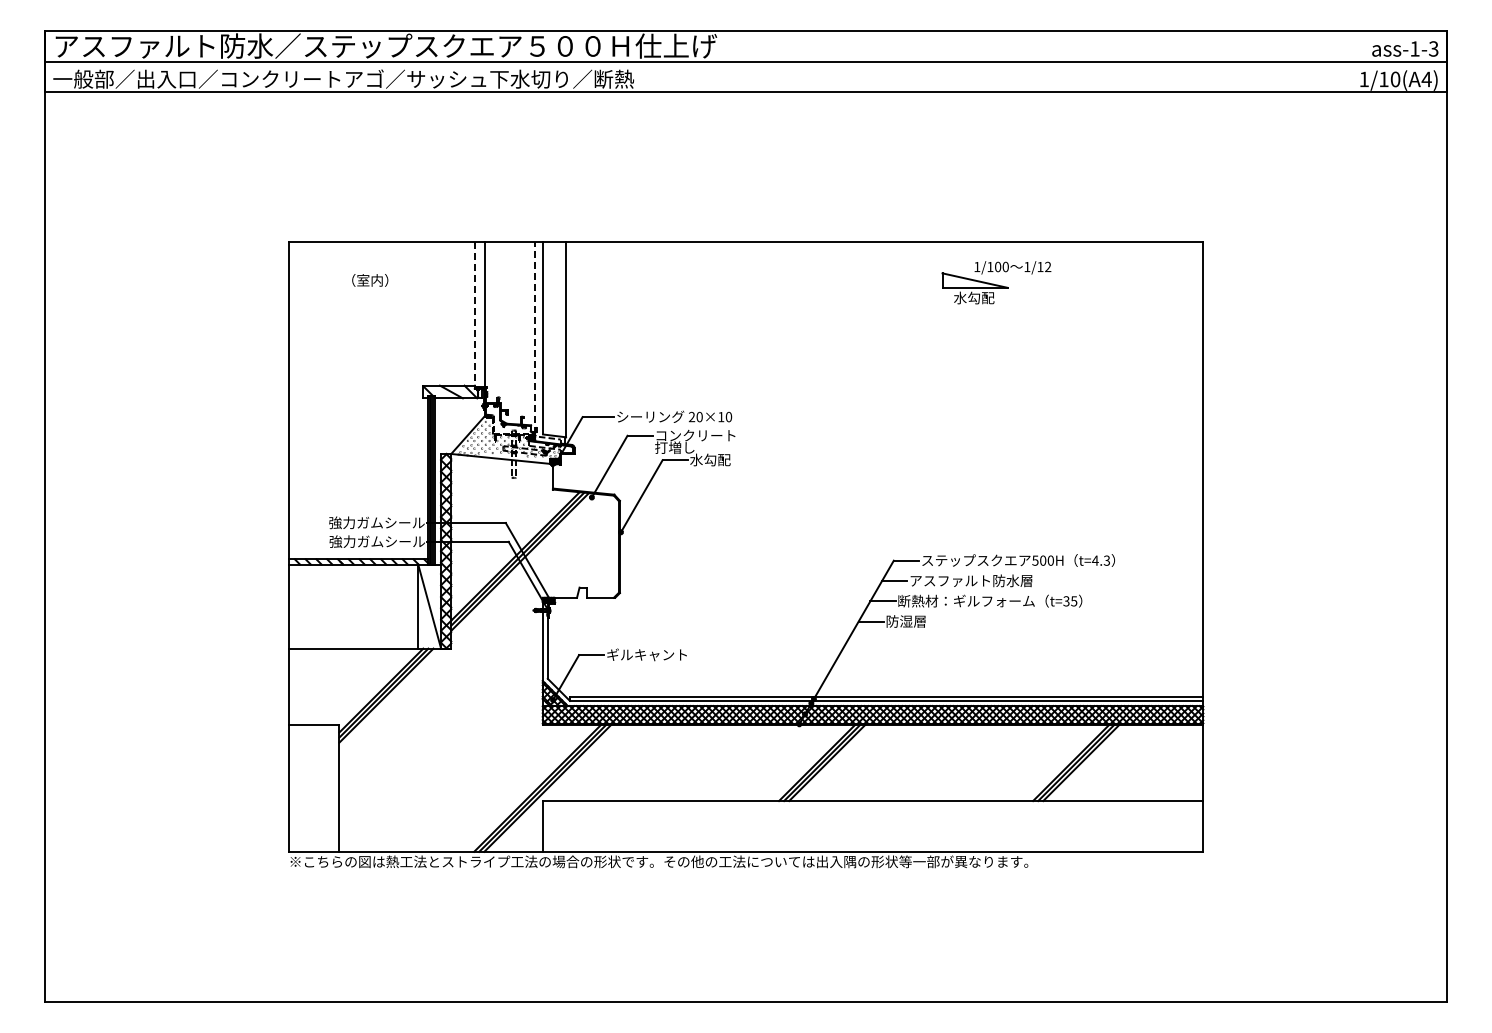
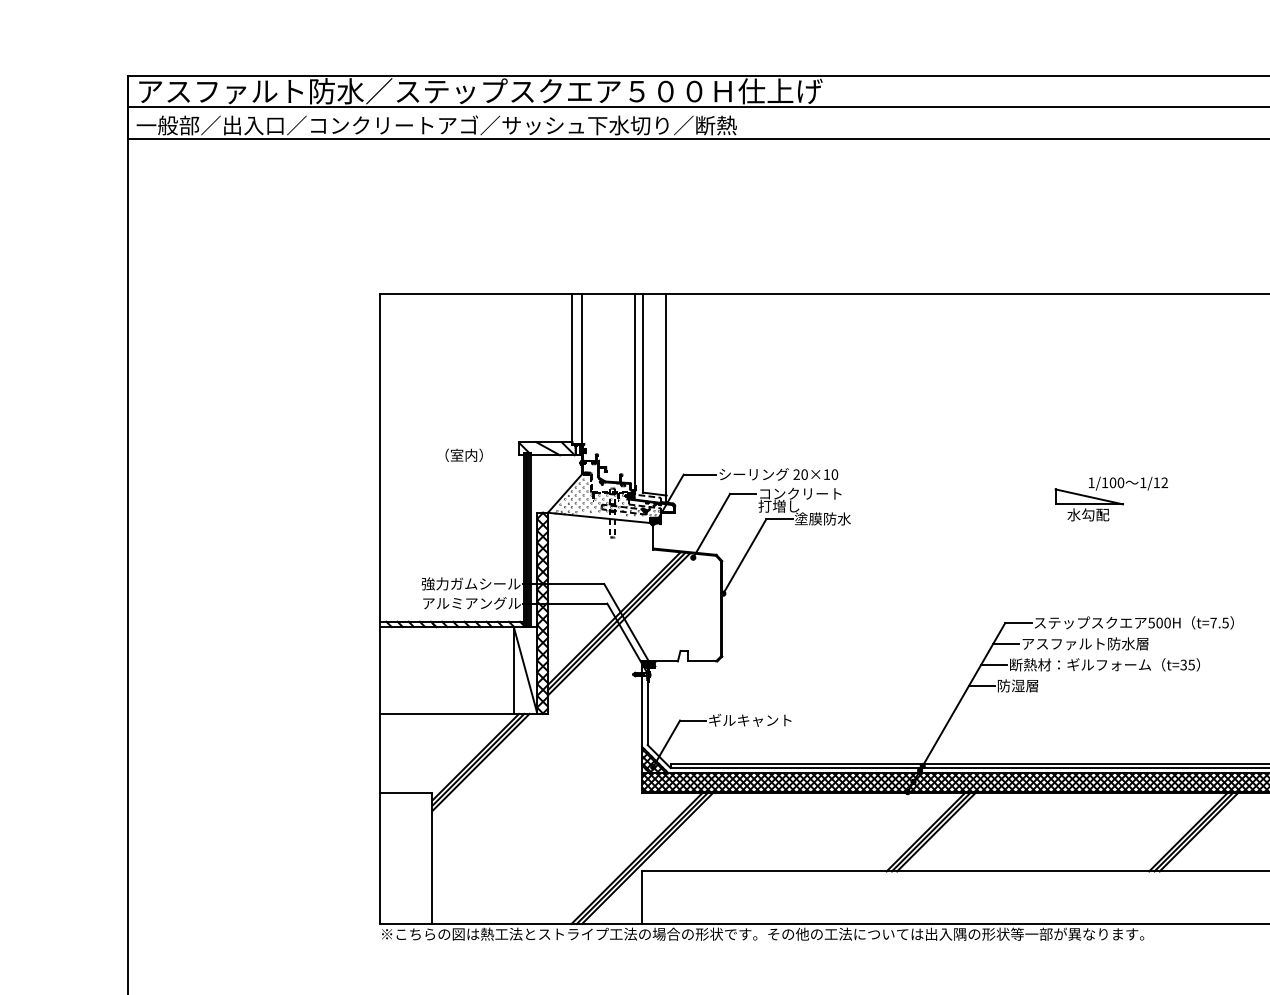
text: (370, 280) -> (464, 455), moved
part: (996, 282) -> (1111, 498), moved
line: (474, 313) -> (571, 367), dashed -> solid
line: (535, 337) -> (634, 392), dashed -> solid
text: (717, 459) -> (823, 518), 水勾配 -> 塗膜防水
text: (370, 541) -> (464, 603), 強力ガムシール -> アルミアングル
text: (1100, 560) -> (1218, 622), t=4.3 -> t=7.5

